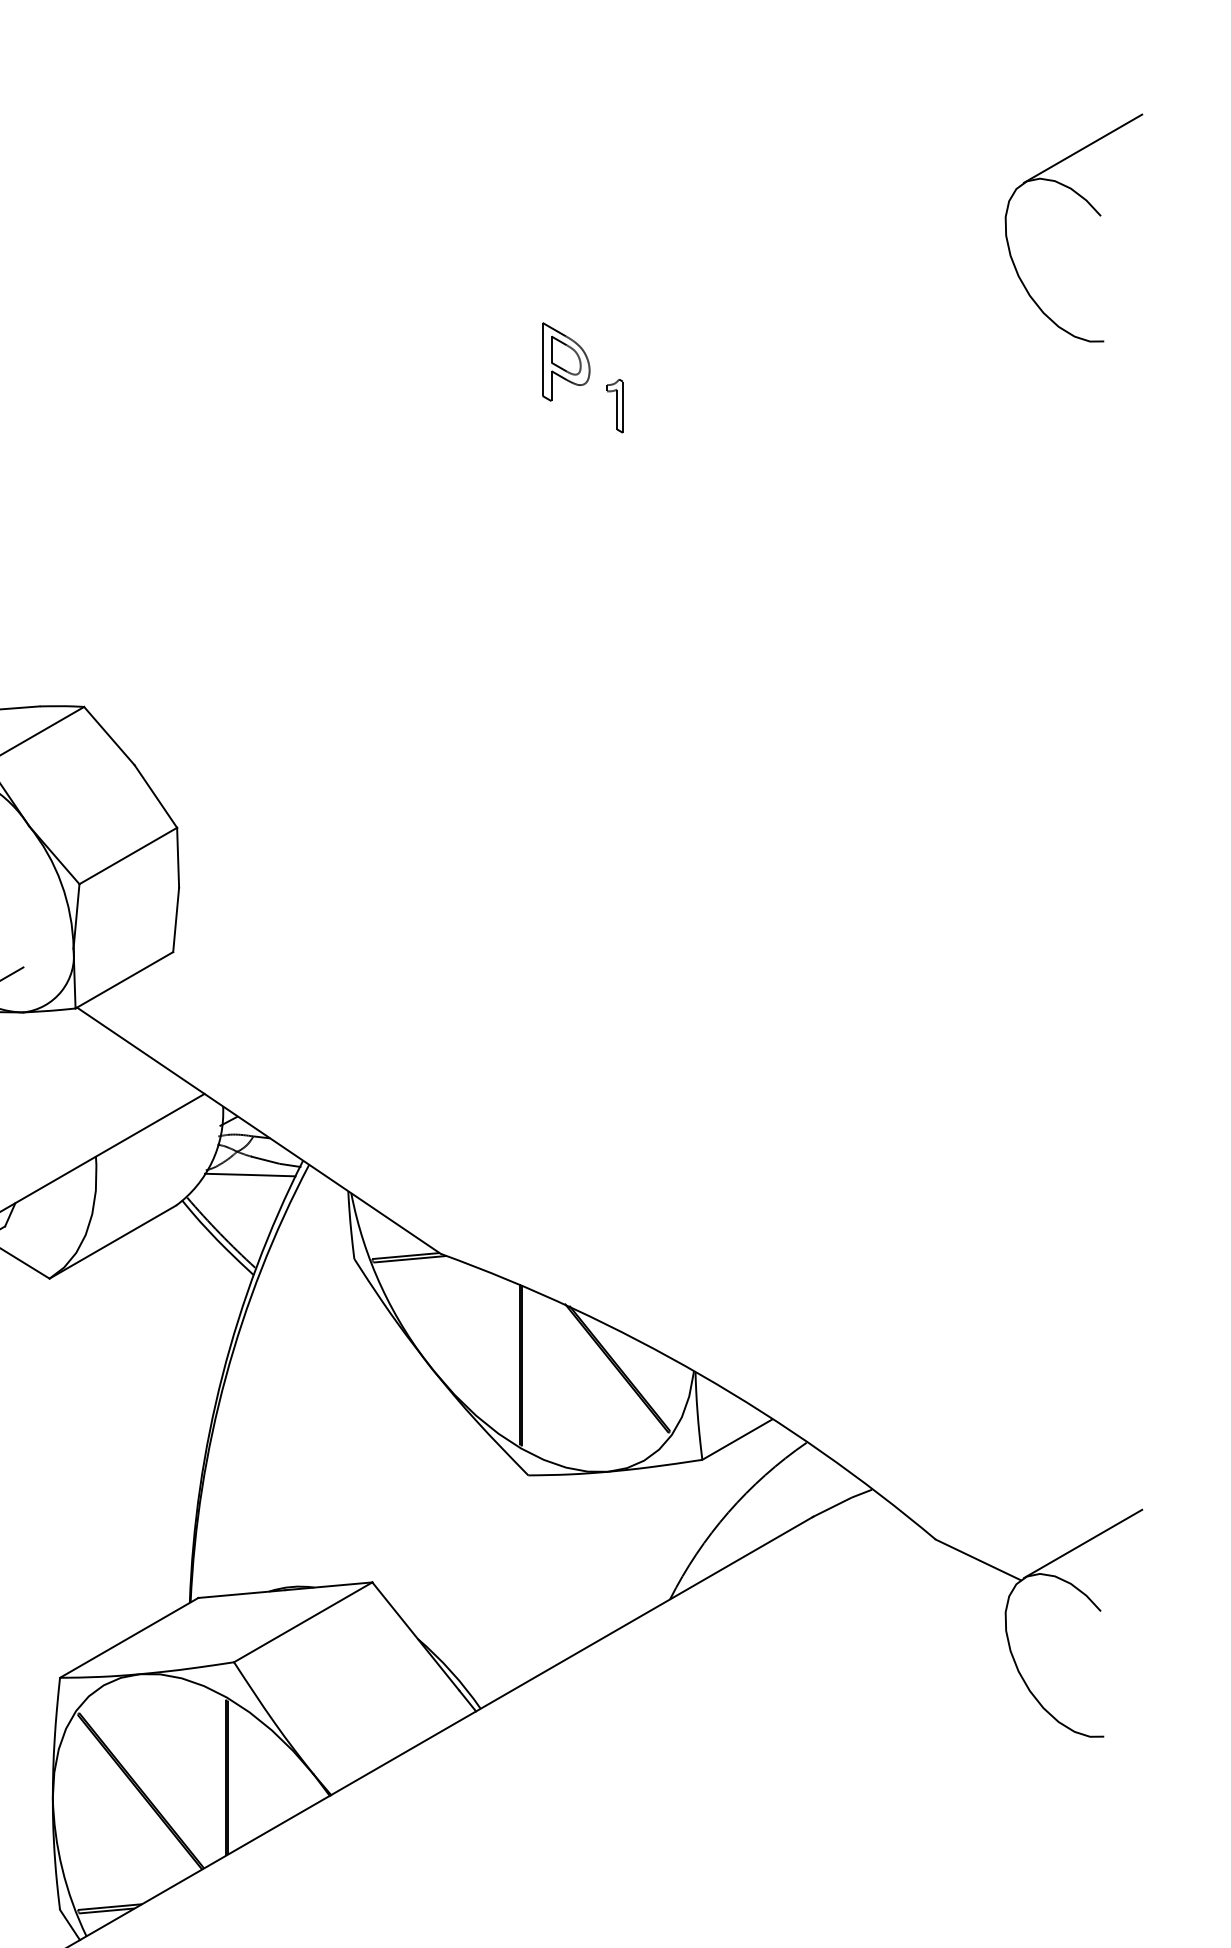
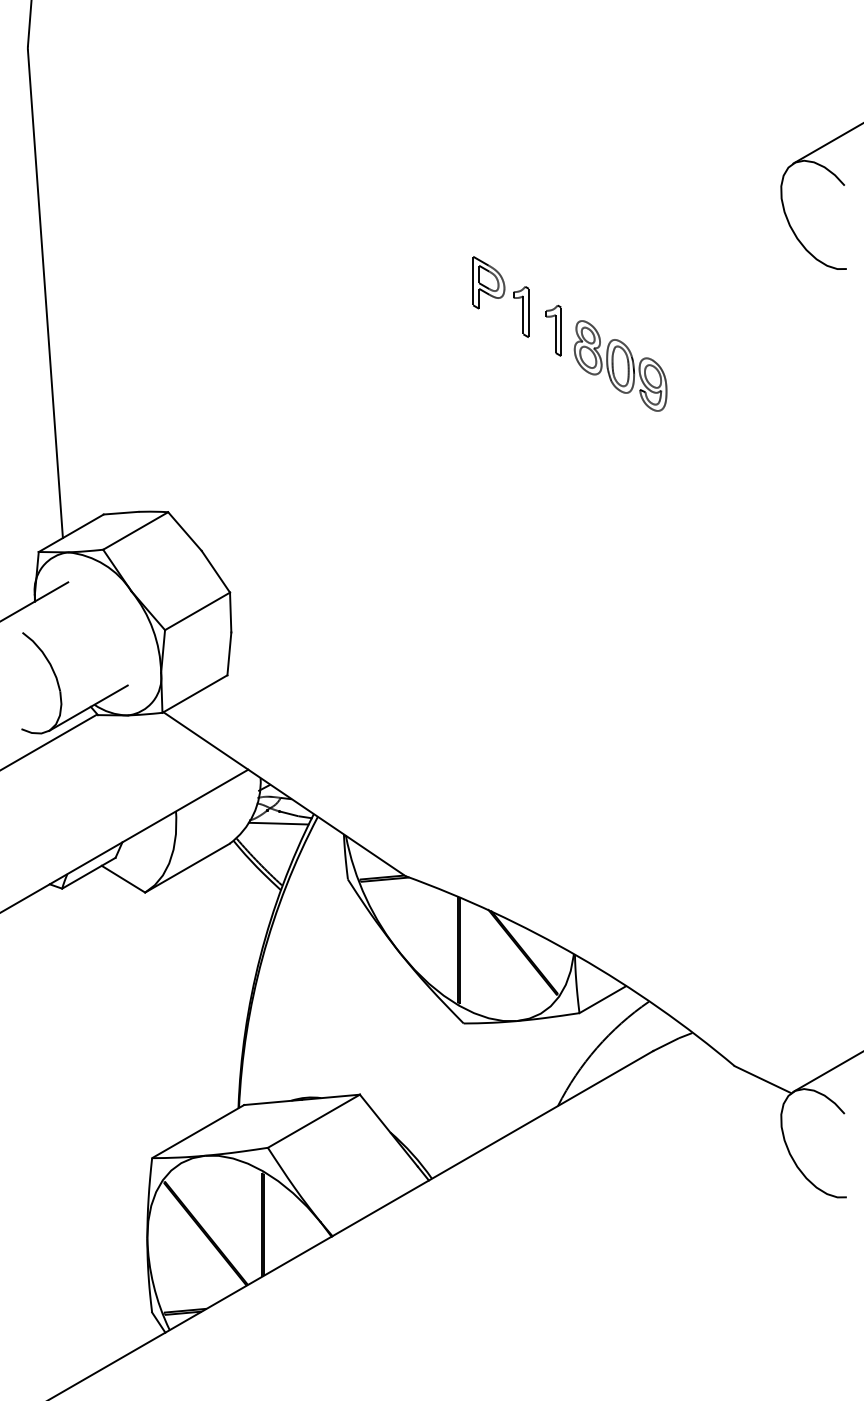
part: (615, 405) -> (521, 311), size x1.43
part: (663, 433) -> (553, 330), added
part: (763, 486) -> (620, 365), added

